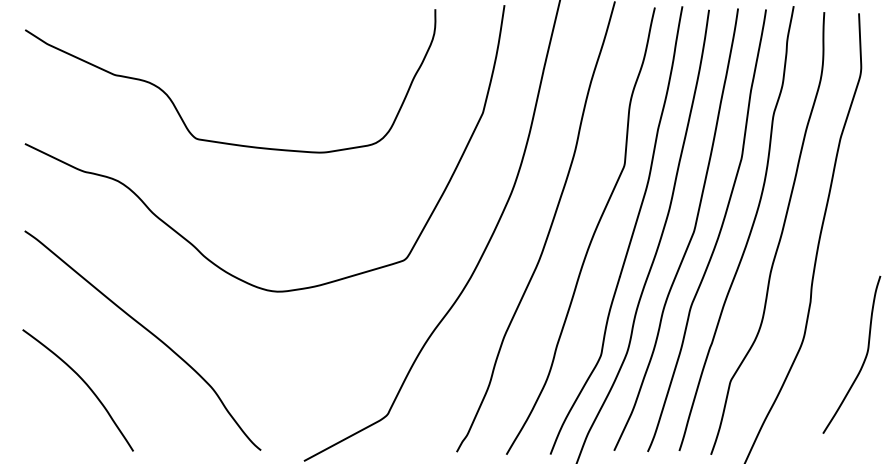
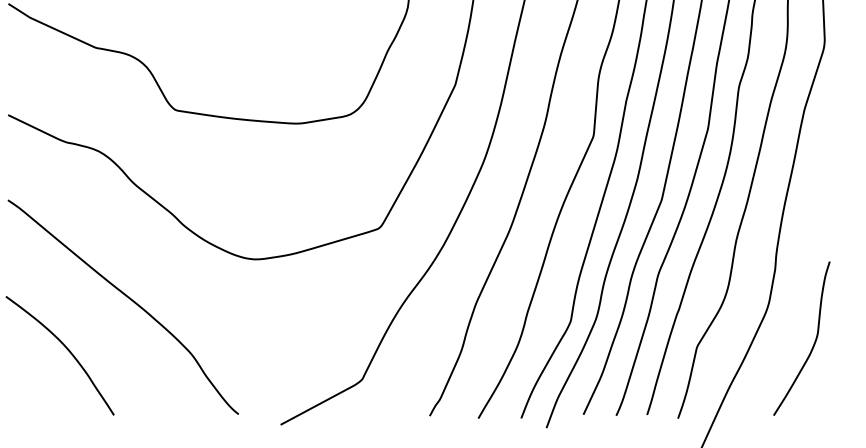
curve: (863, 360) -> (813, 344), moved

